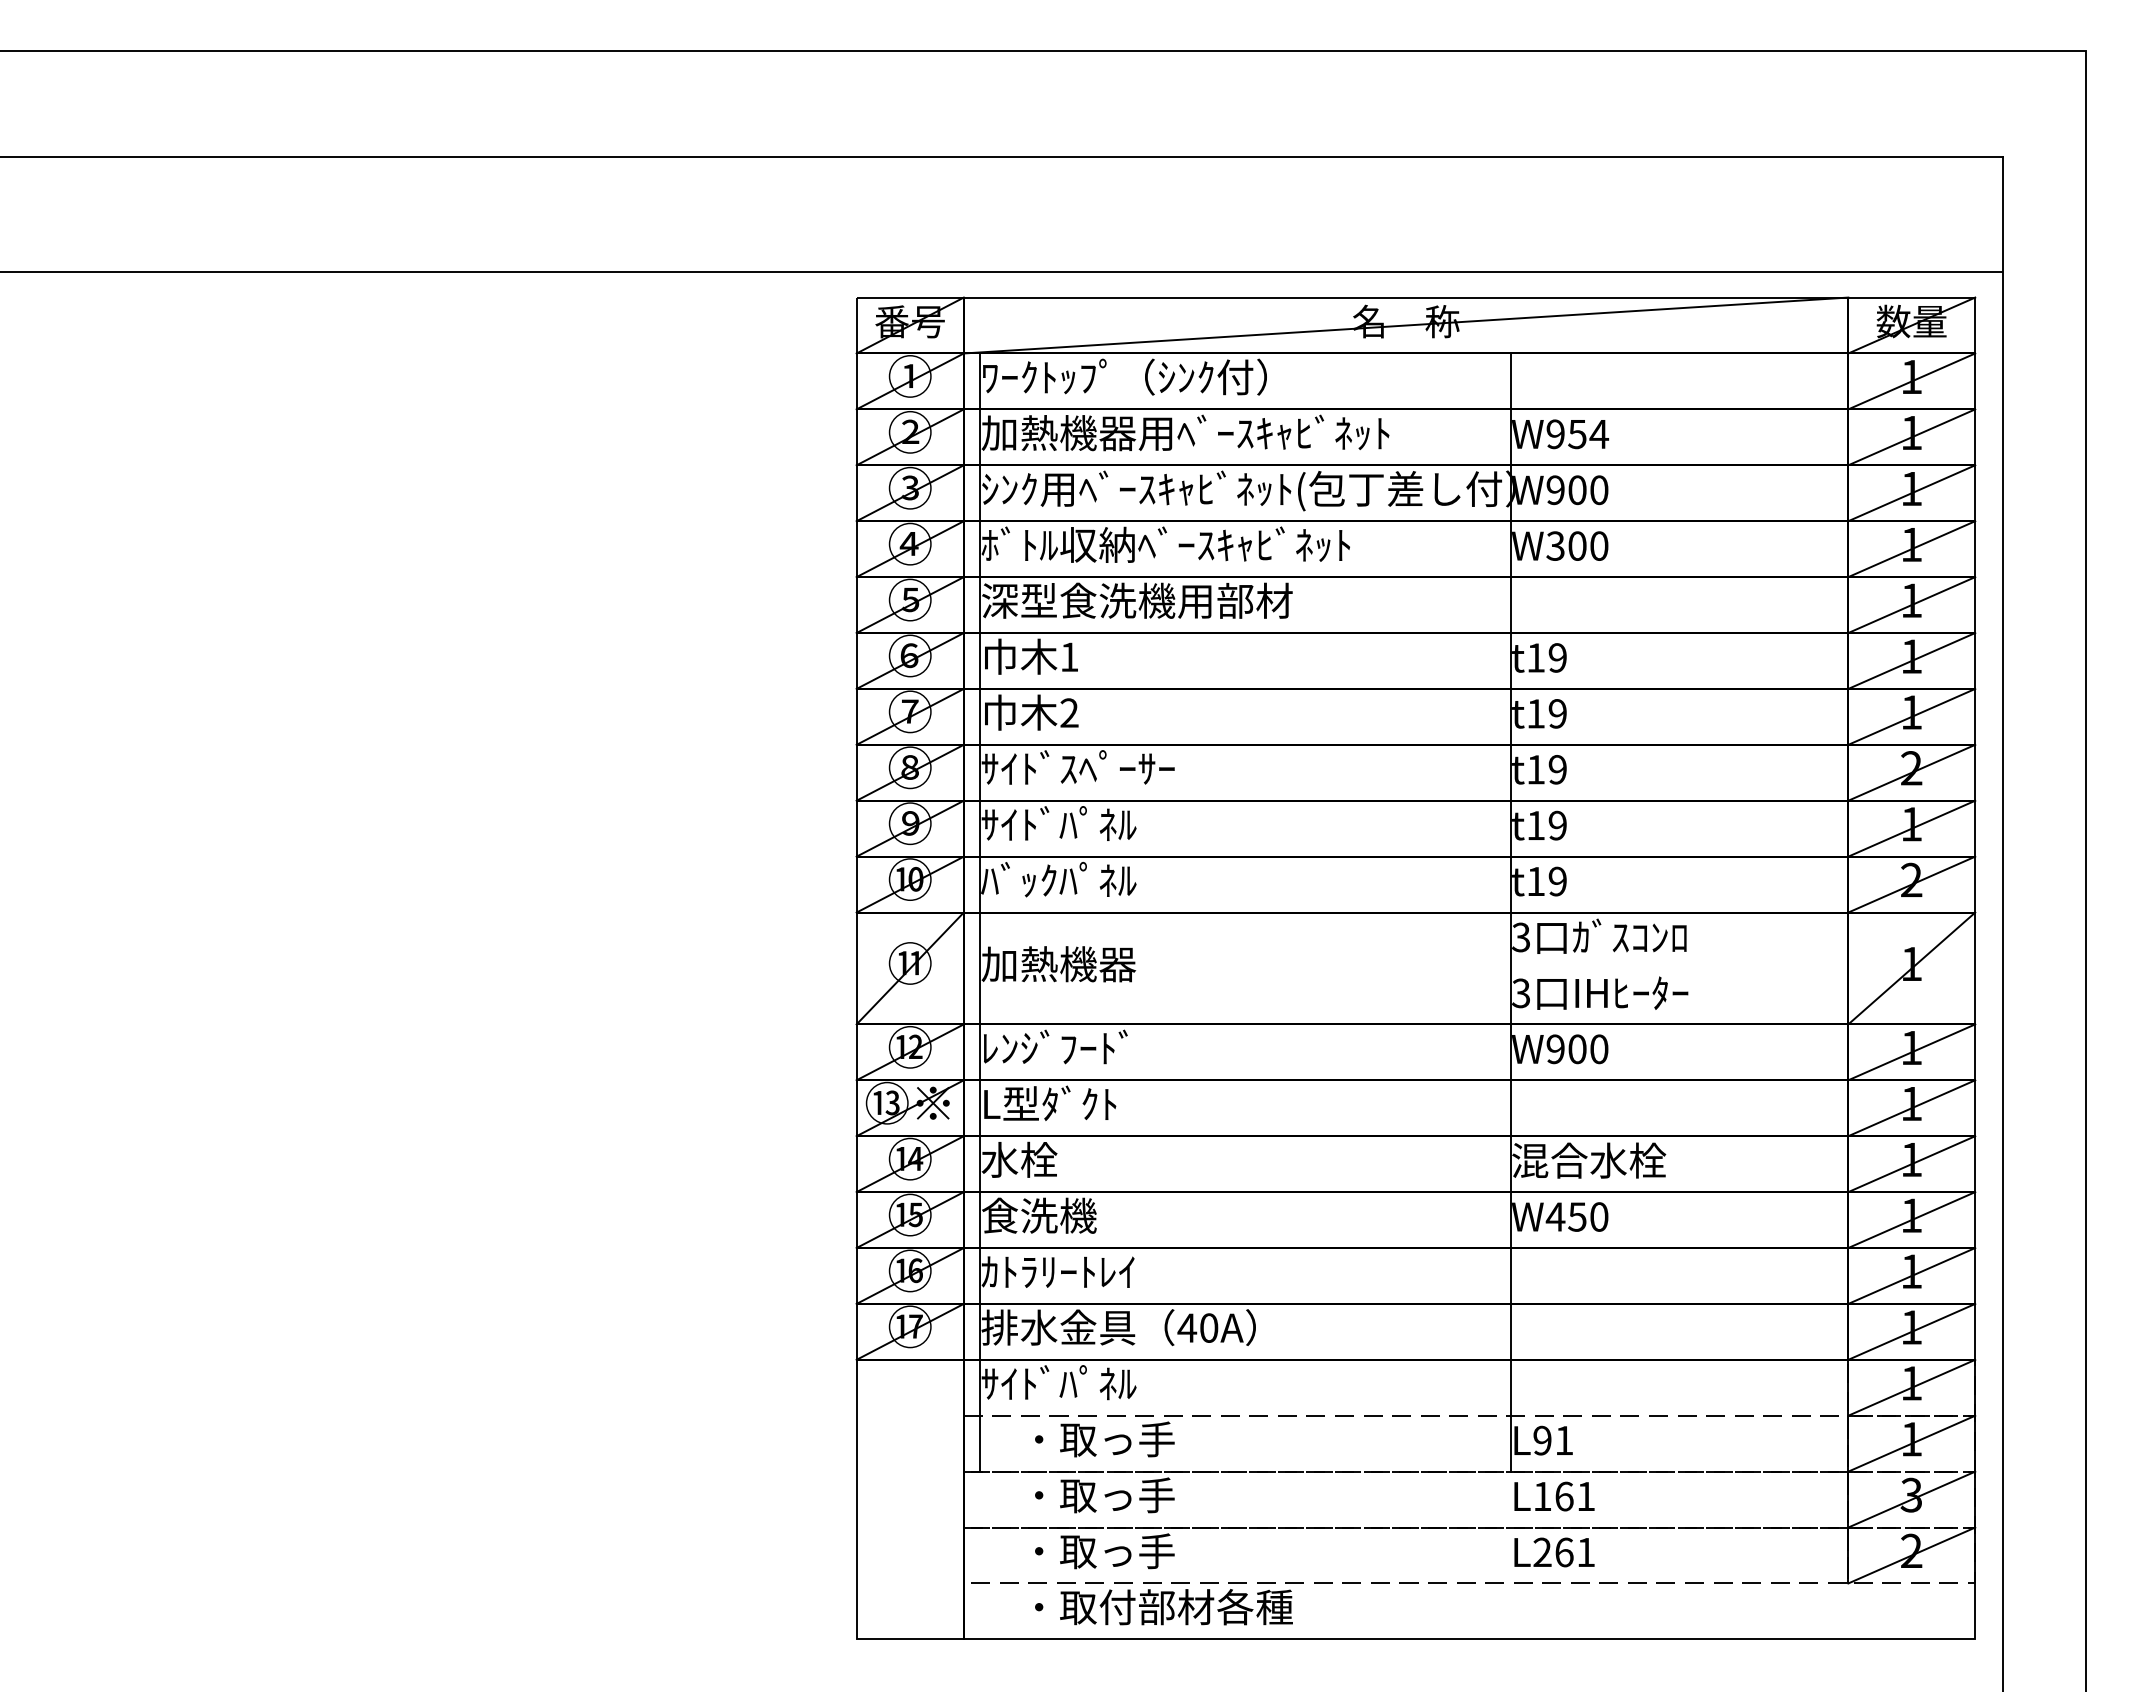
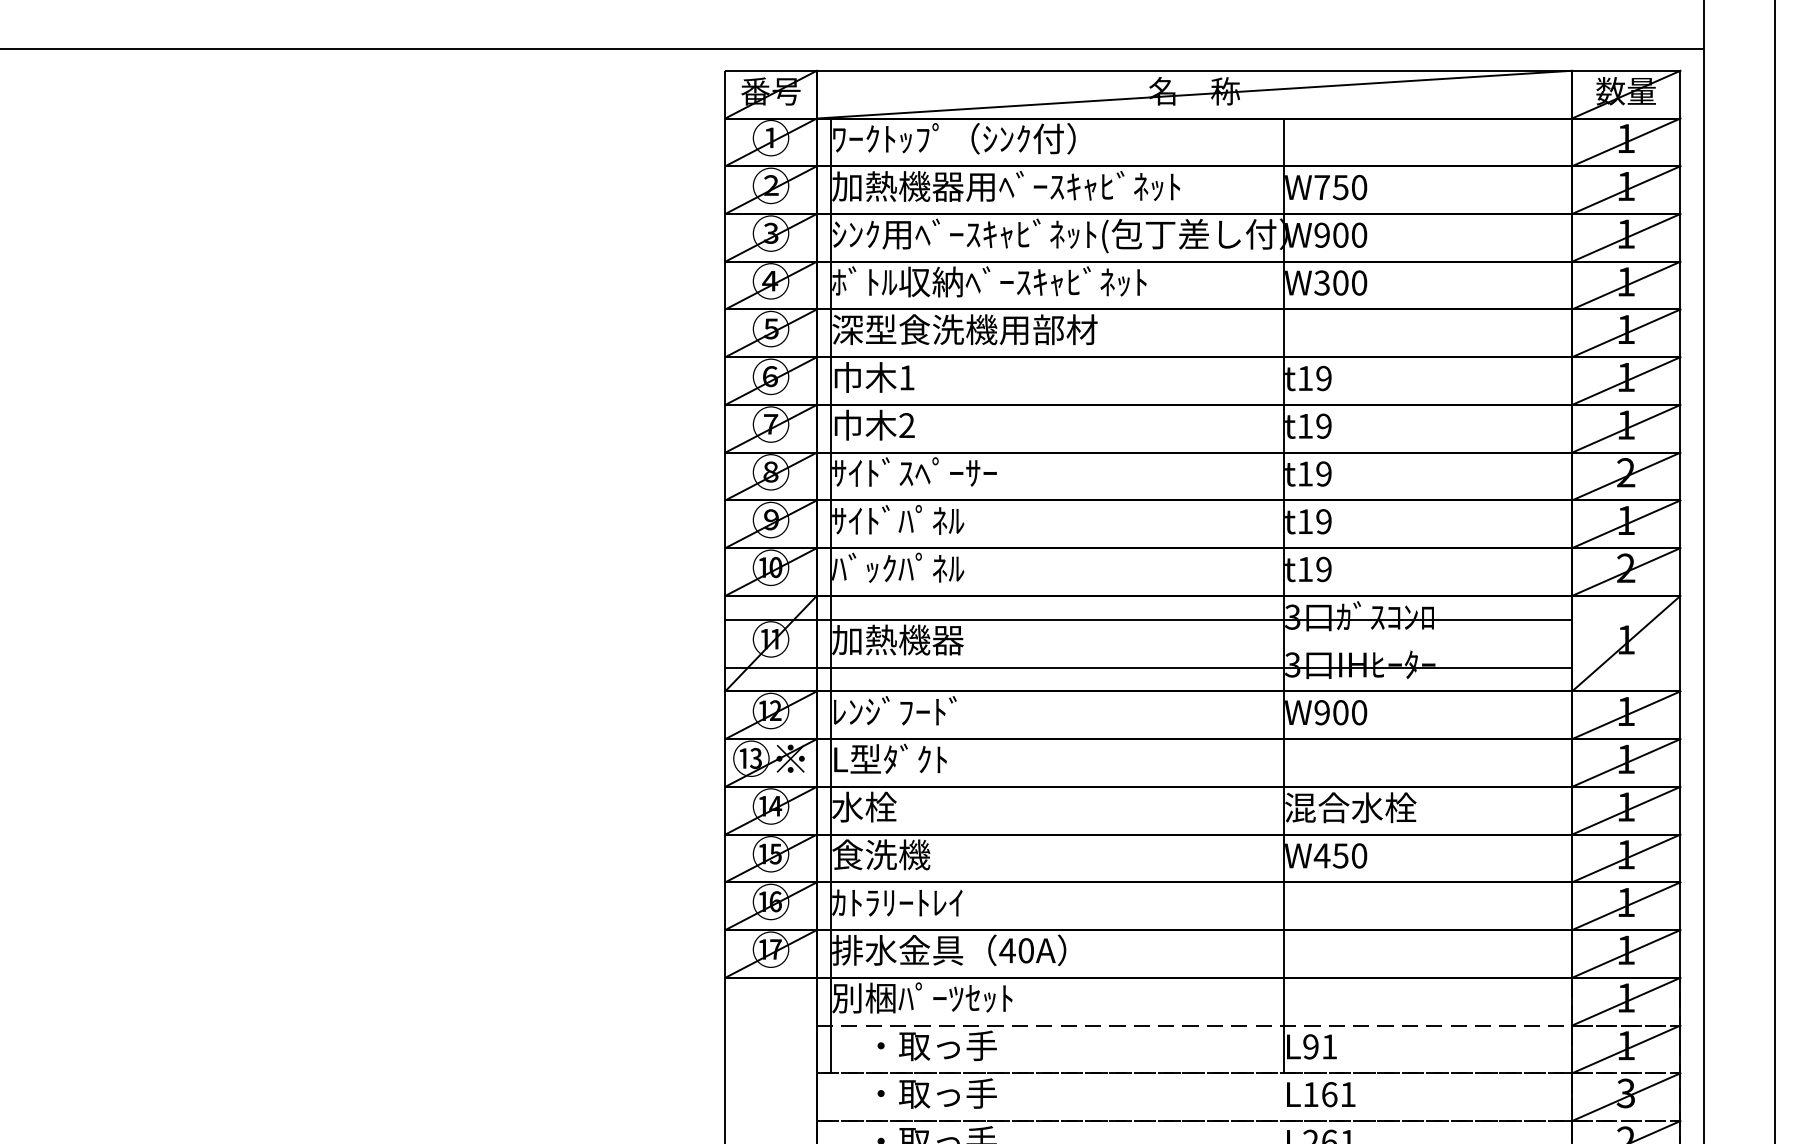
text: (1577, 434) -> (1340, 187), W954 -> W750
line: (1352, 940) -> (1148, 619), added
line: (1352, 996) -> (1148, 667), added
text: (1086, 1383) -> (921, 998), ｻｲﾄﾞﾊﾟﾈﾙ -> 別梱ﾊﾟｰﾂｾｯﾄ

